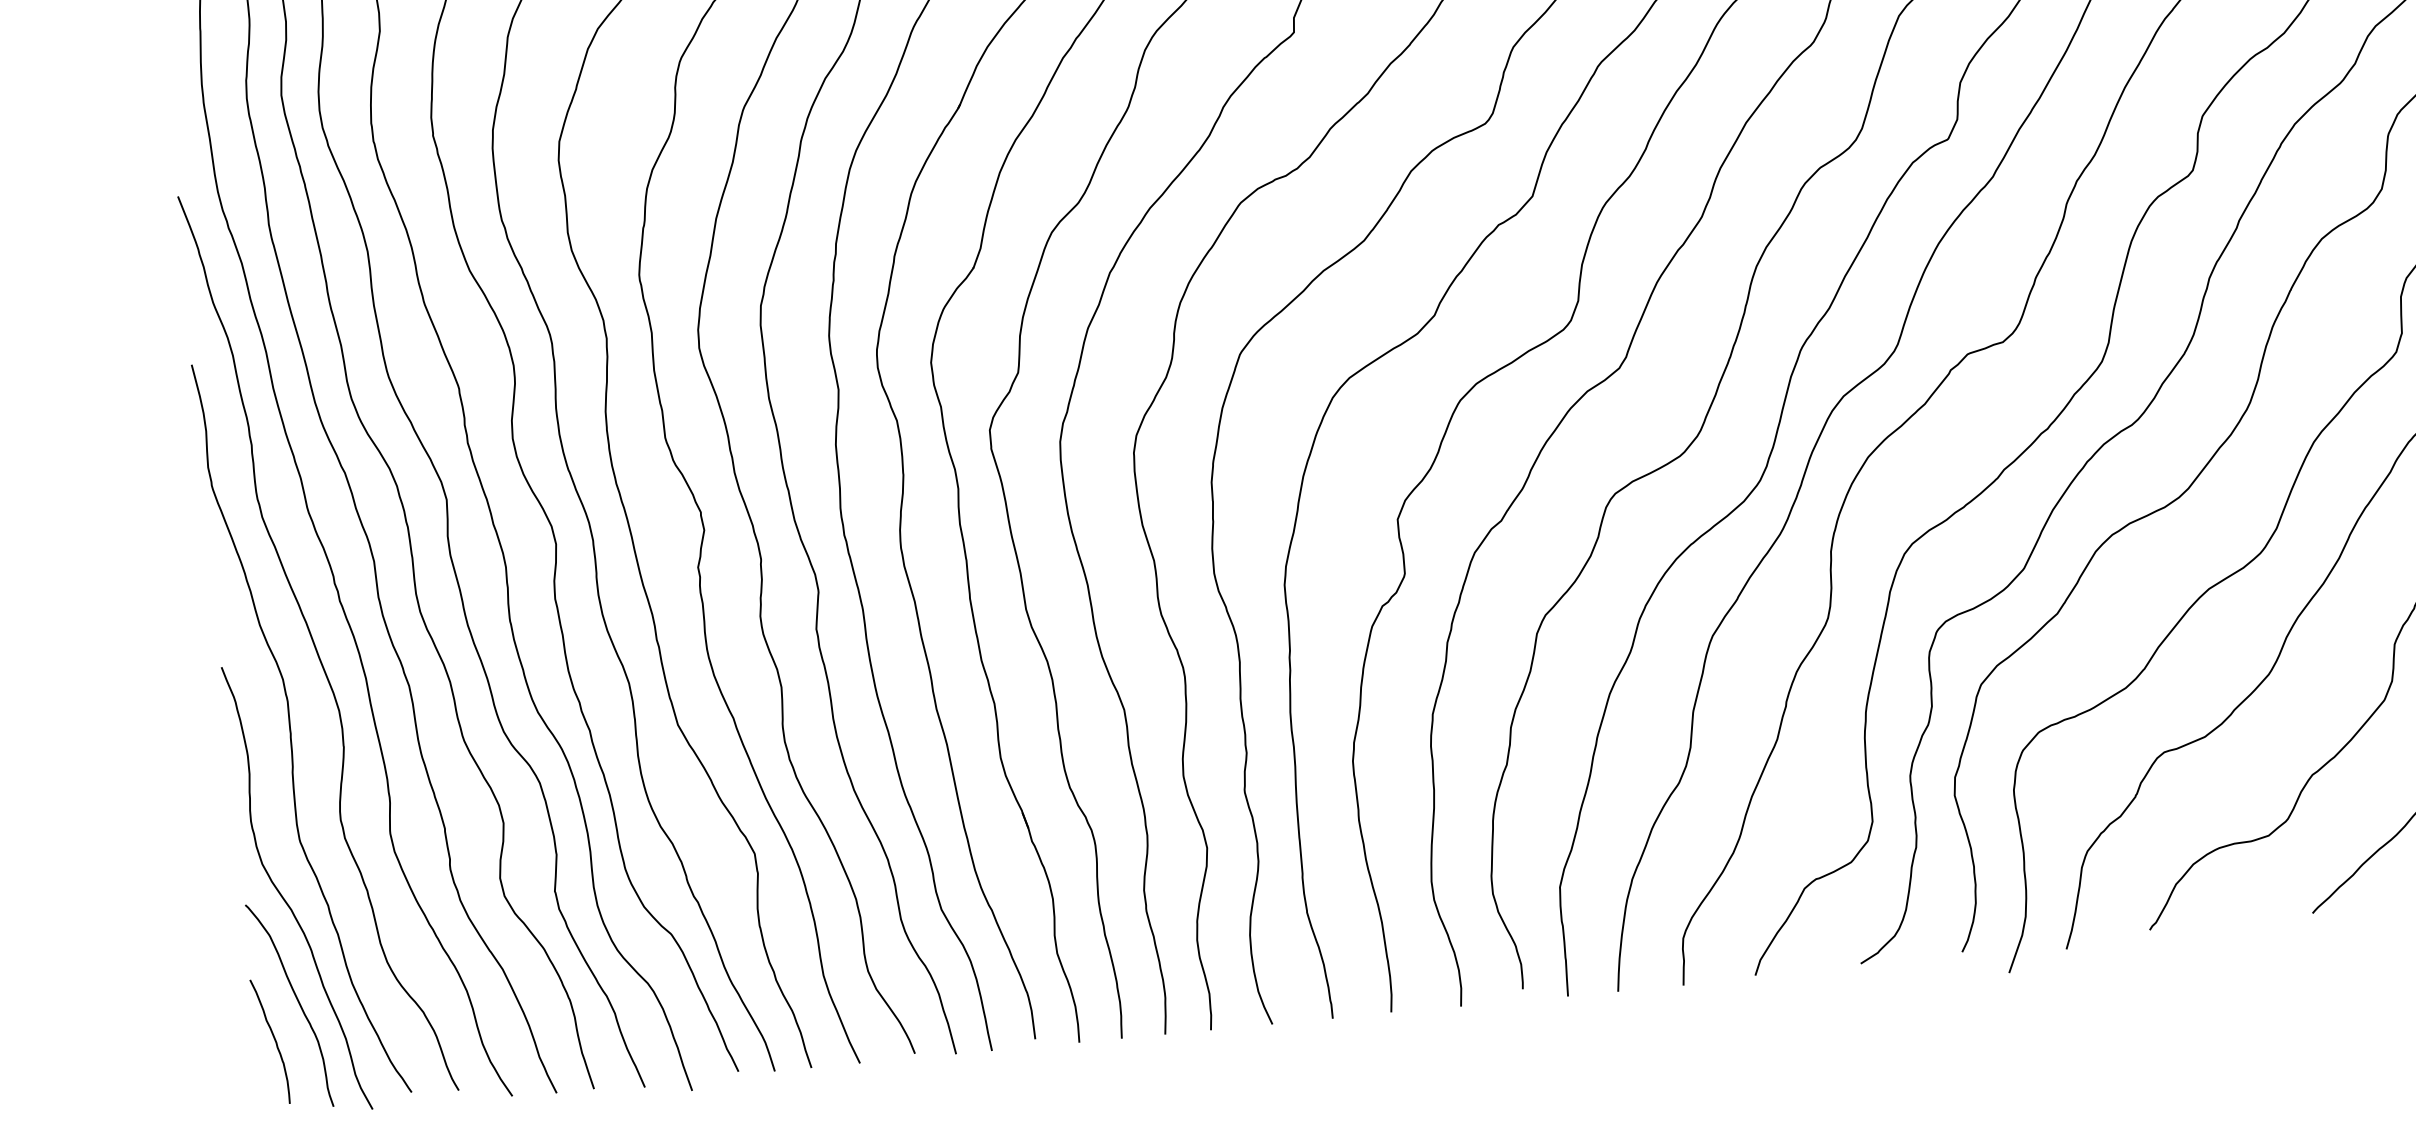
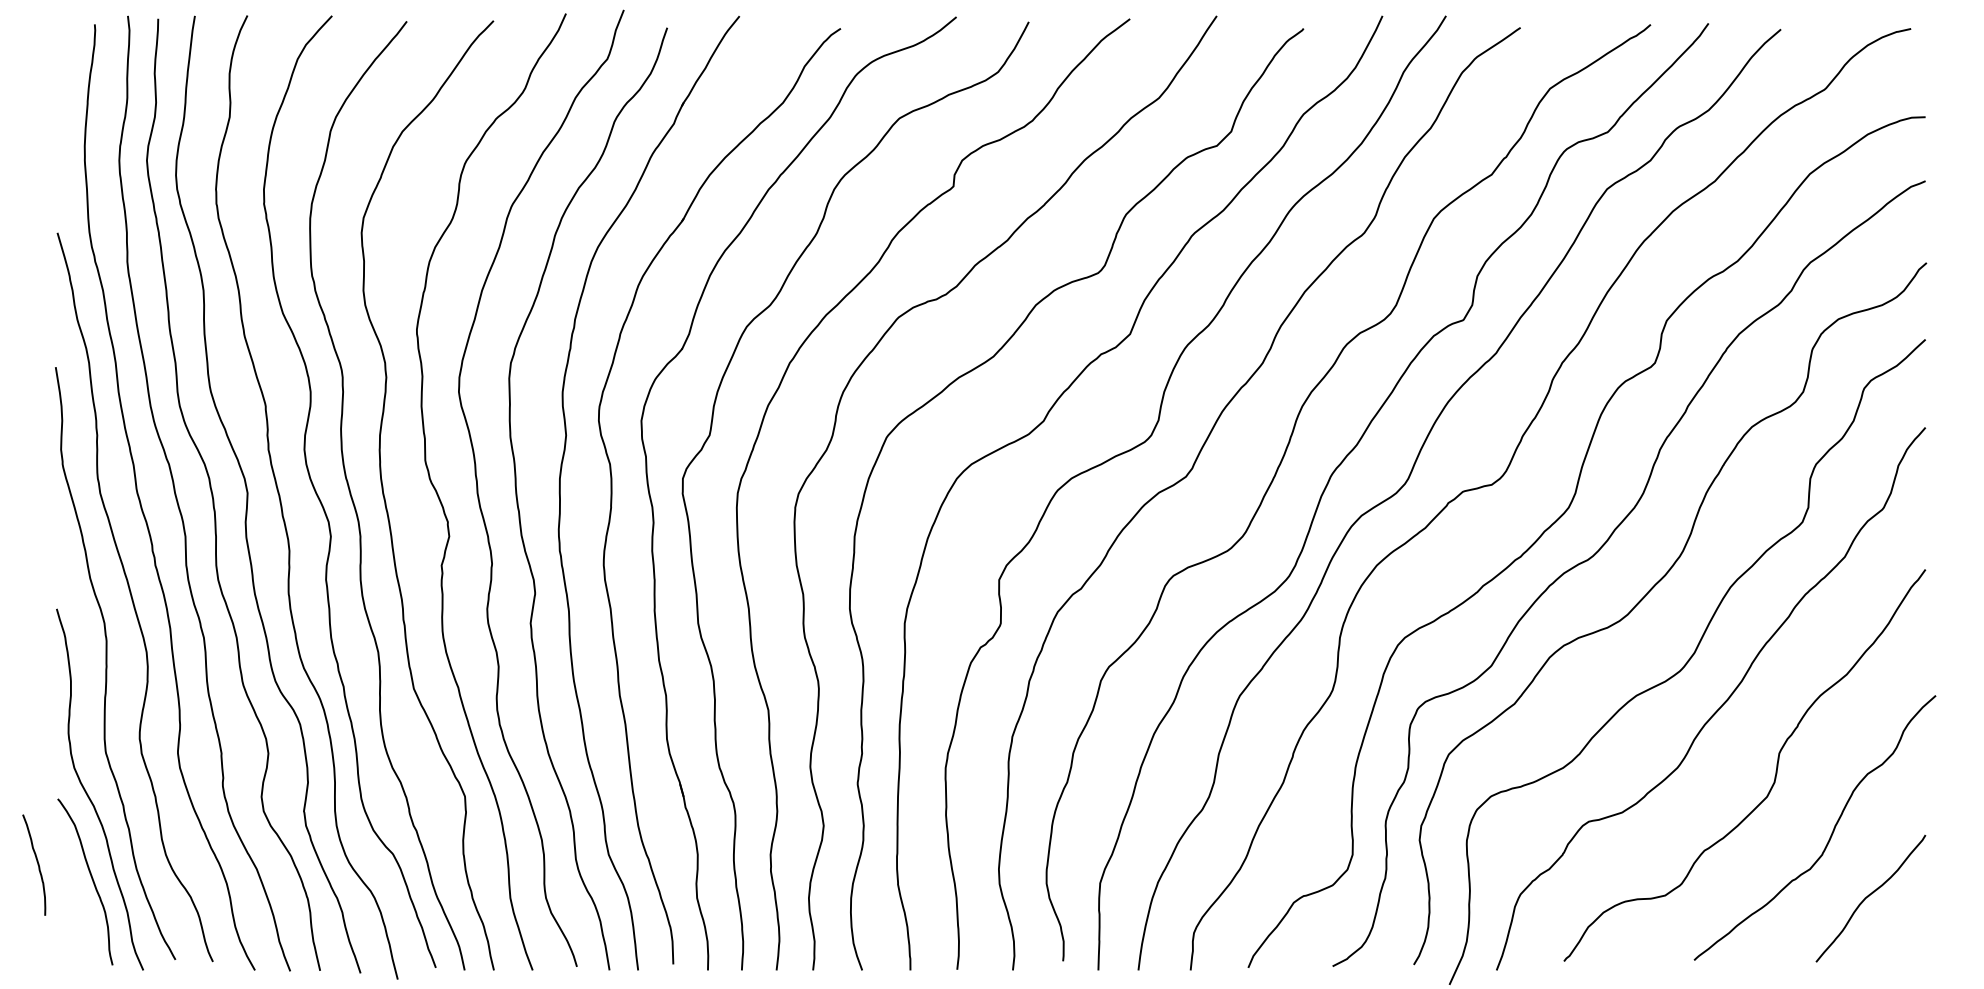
curve: (274, 1040) -> (37, 864), moved

